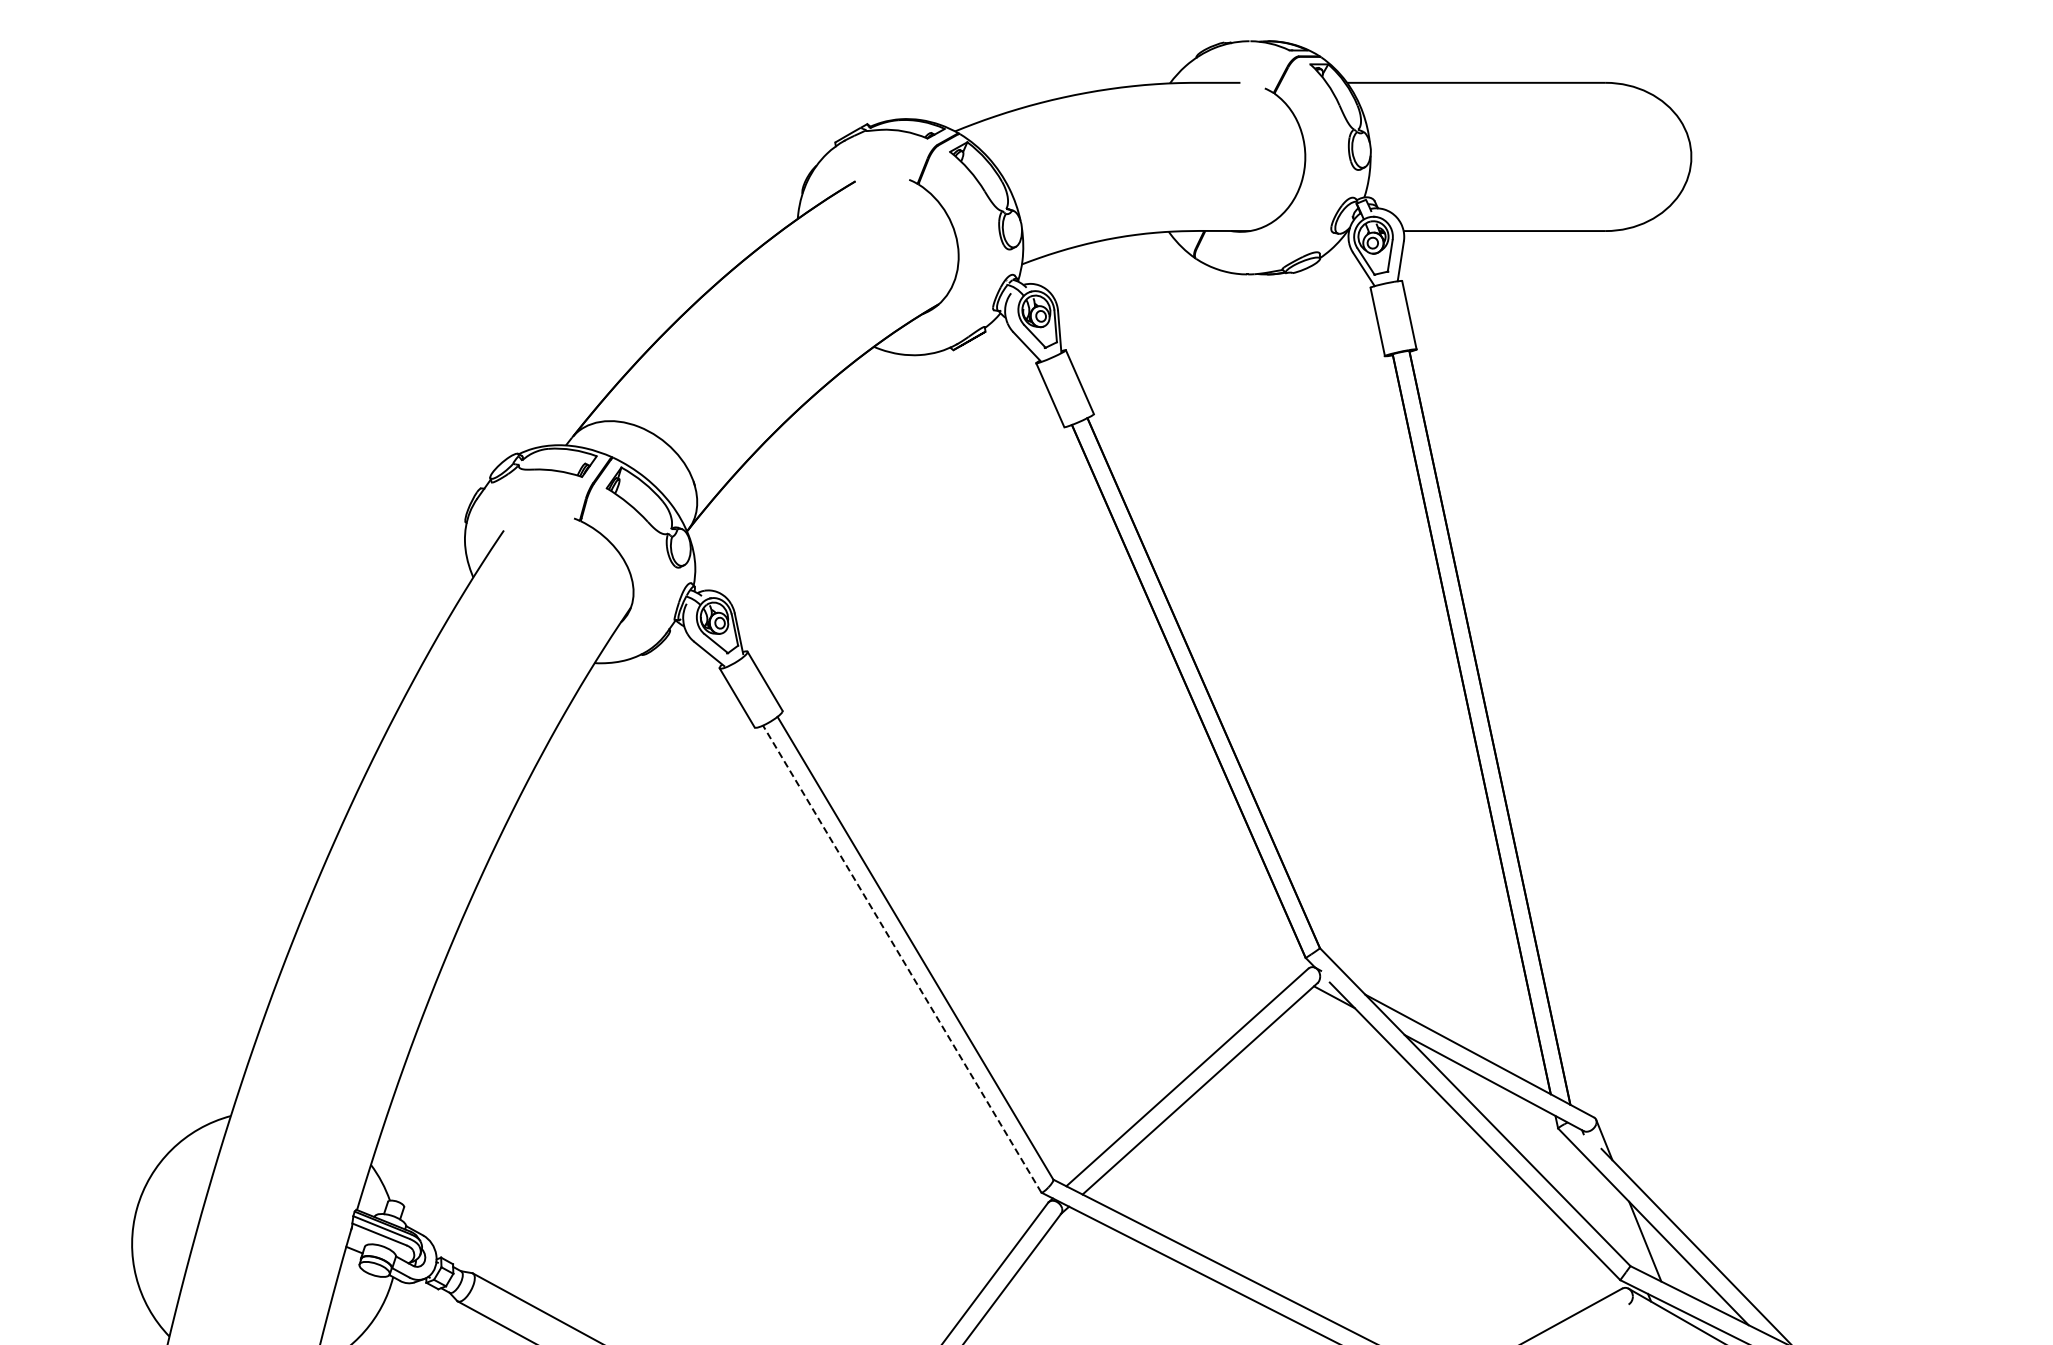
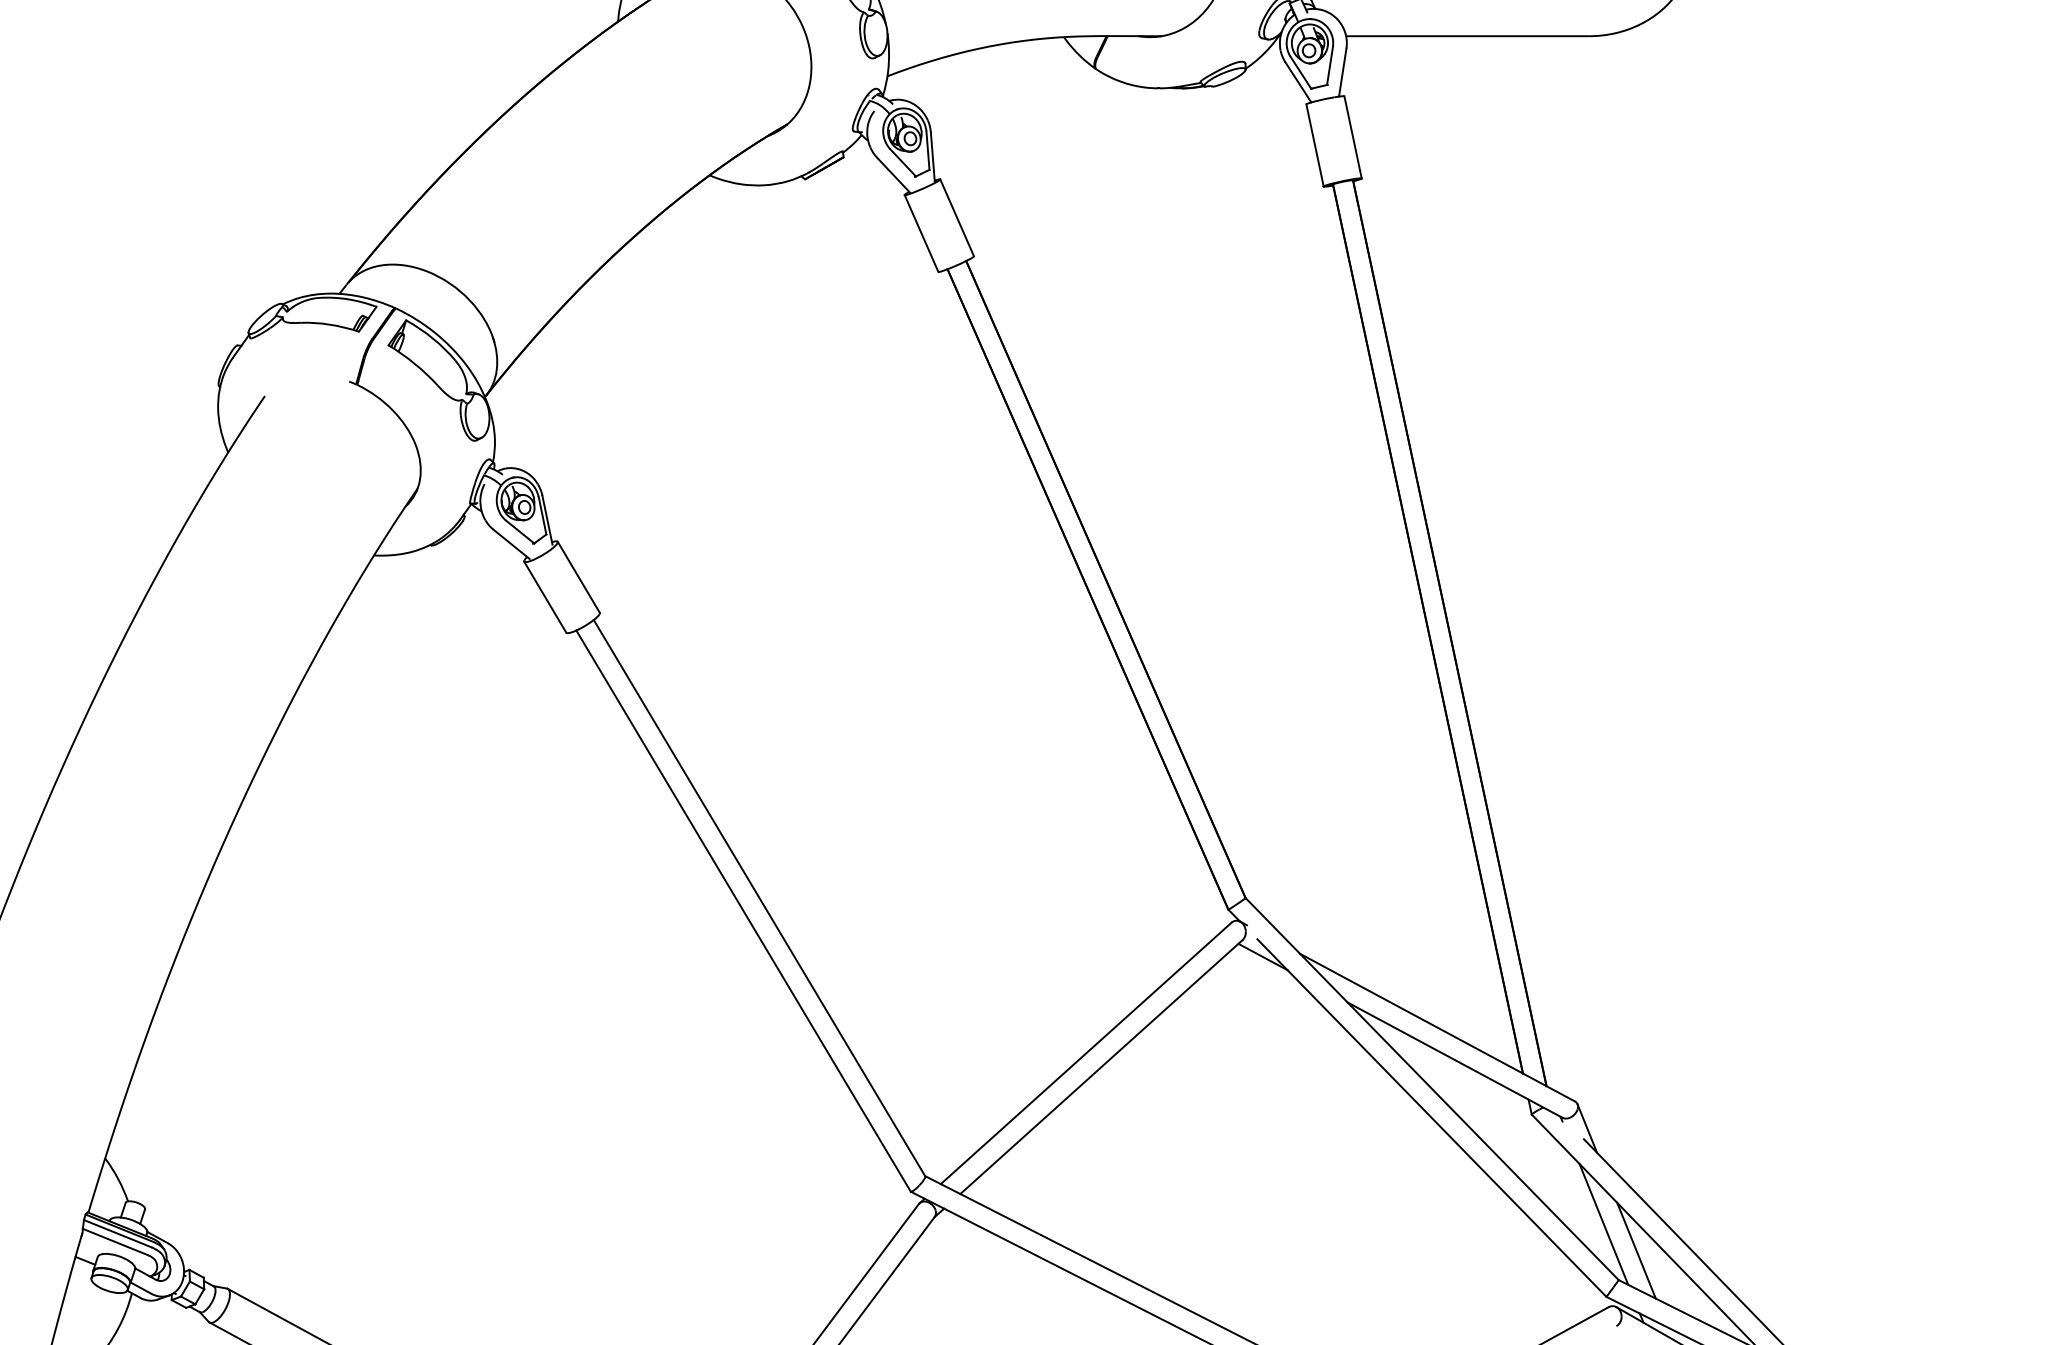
line: (902, 959) -> (743, 911), dashed -> solid
line: (1617, 1219) -> (1603, 1224), added

